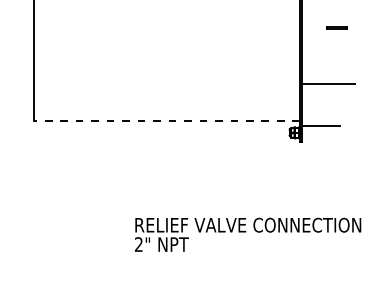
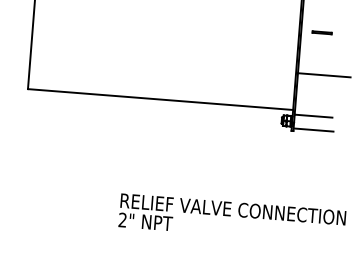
line: (336, 27) -> (321, 32), moved
line: (167, 121) -> (160, 99), dashed -> solid
line: (322, 139) -> (314, 129), added

